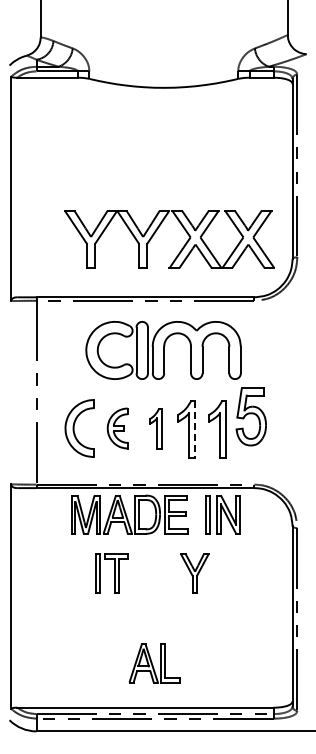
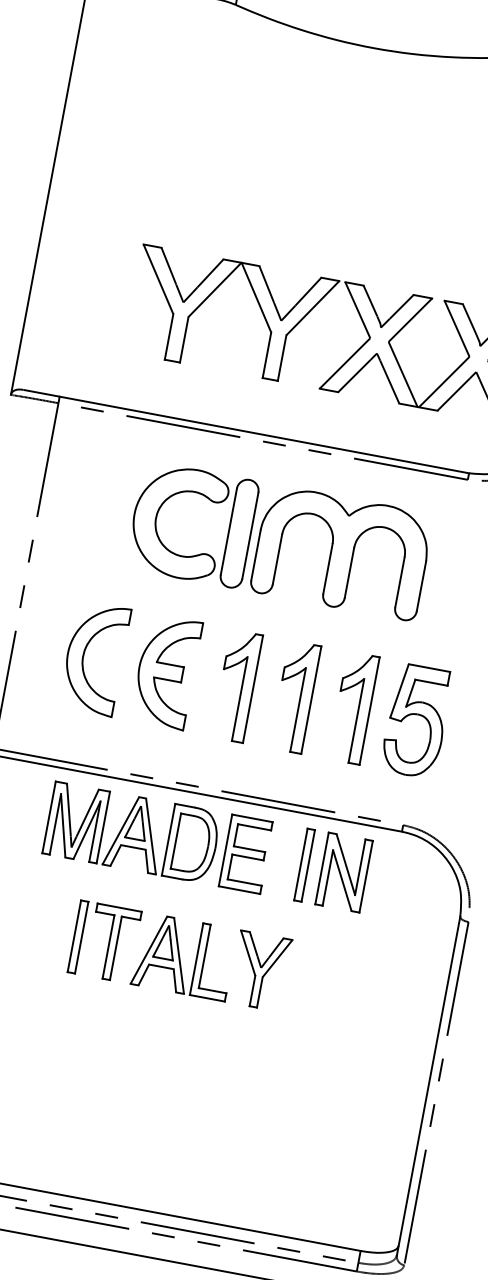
part: (250, 416) -> (415, 720), moved
part: (117, 428) -> (165, 671), size x1.43
part: (155, 429) -> (236, 686), size x1.43
line: (195, 429) -> (311, 700), dashed -> solid
part: (154, 663) -> (184, 956), moved

